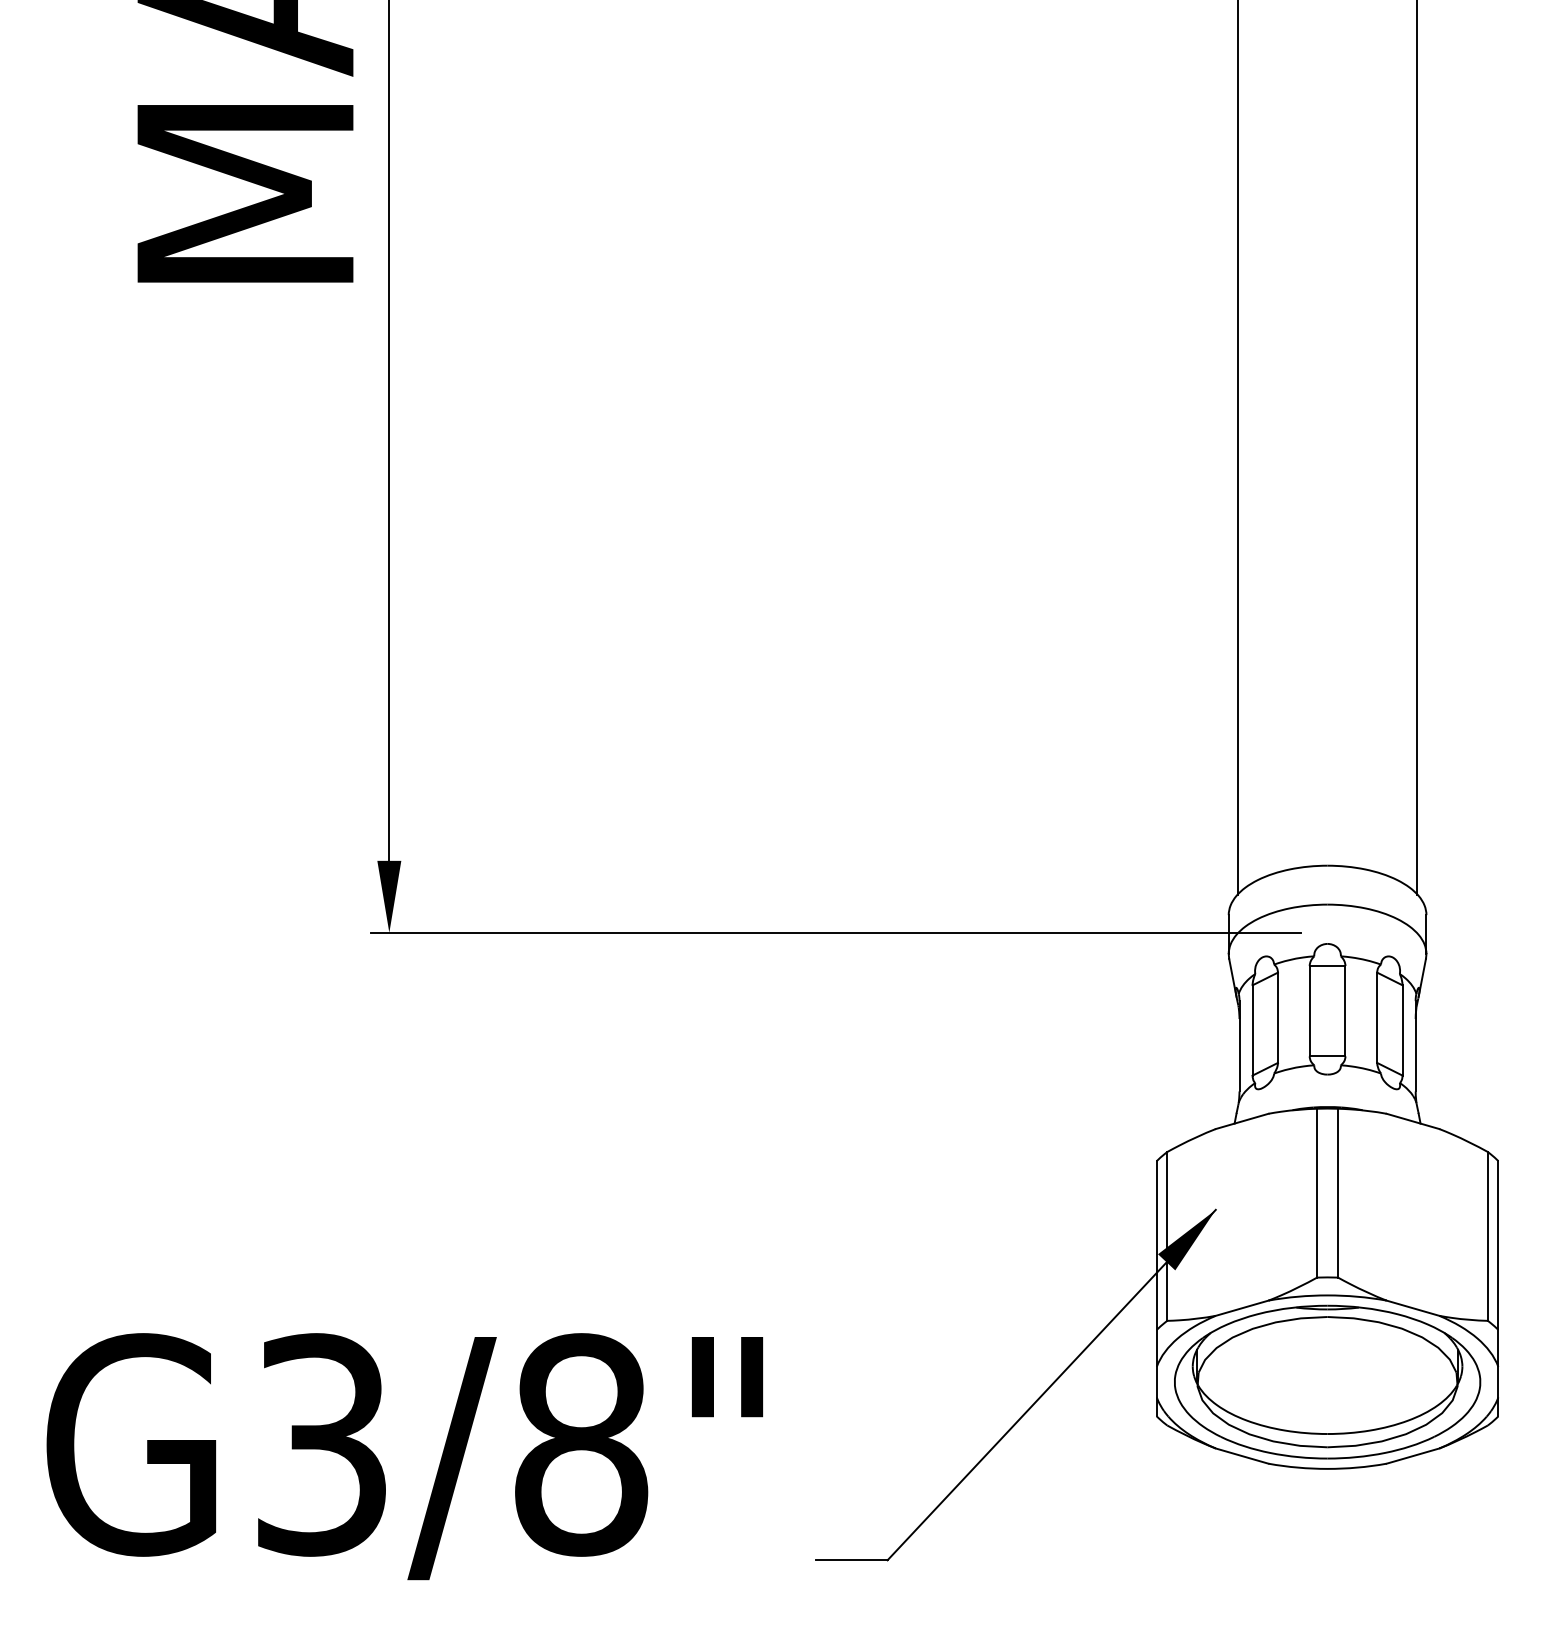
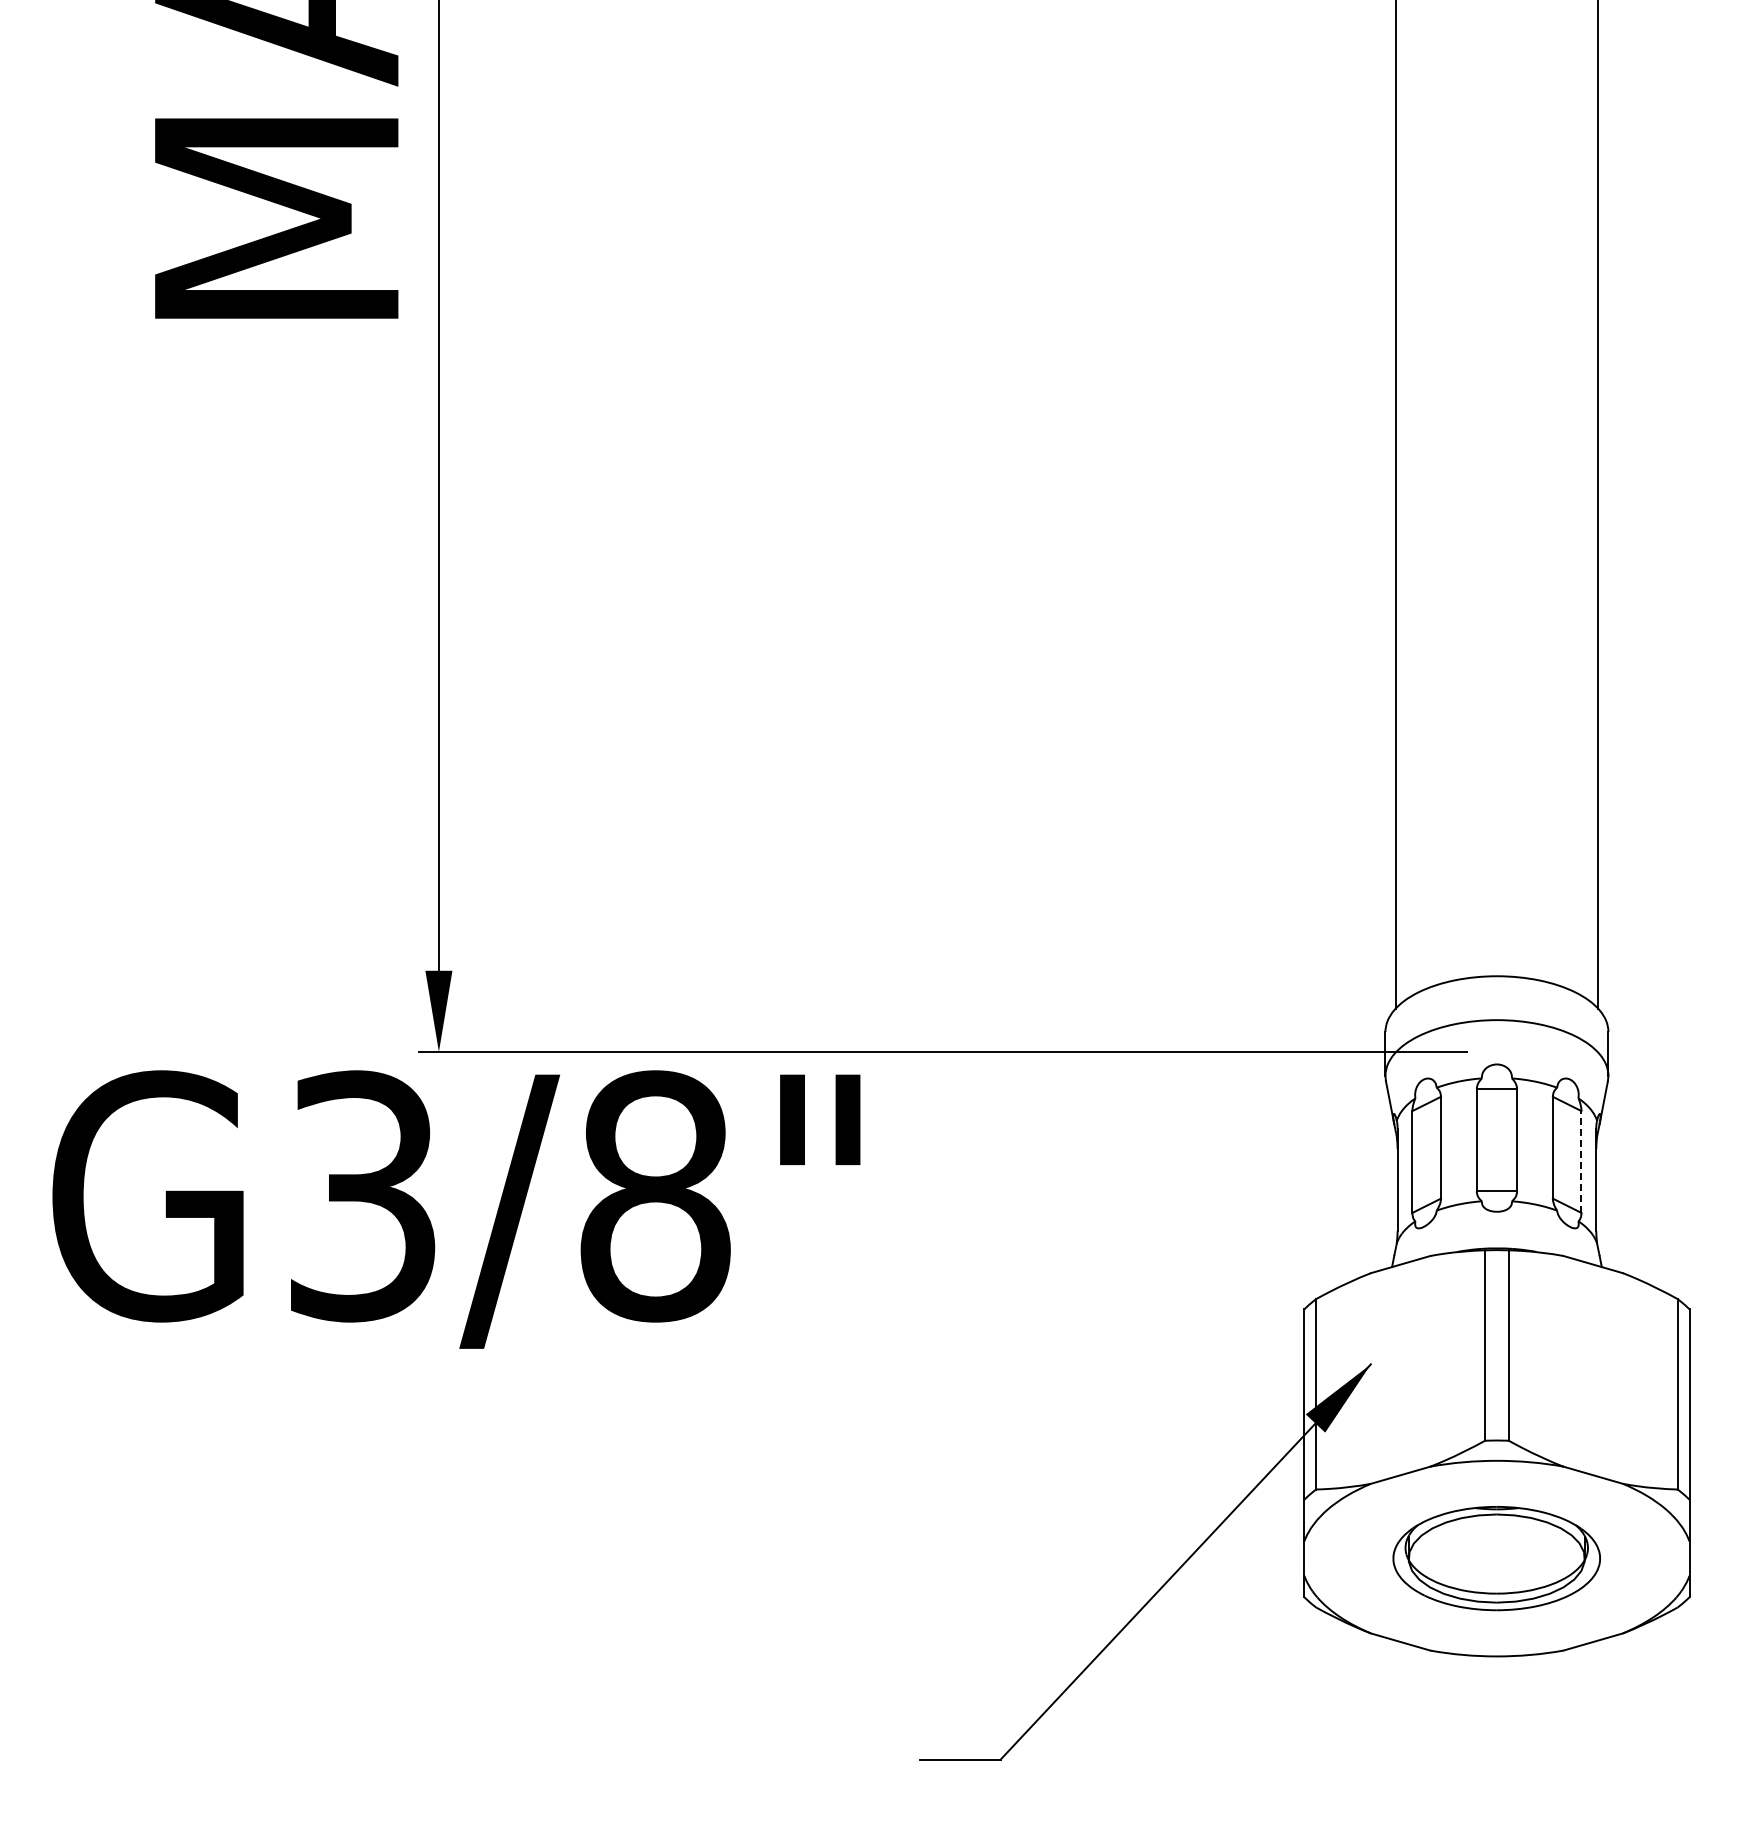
line: (1402, 1029) -> (1581, 1161), solid -> dashed
part: (1327, 1382) -> (1496, 1558), size x0.6
text: (404, 1456) -> (456, 1209), moved

